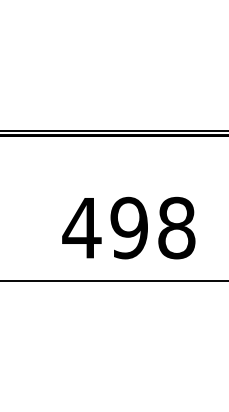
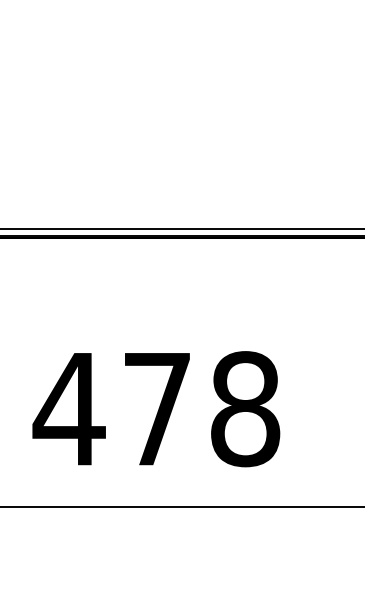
text: (128, 227) -> (155, 407), 498 -> 478

